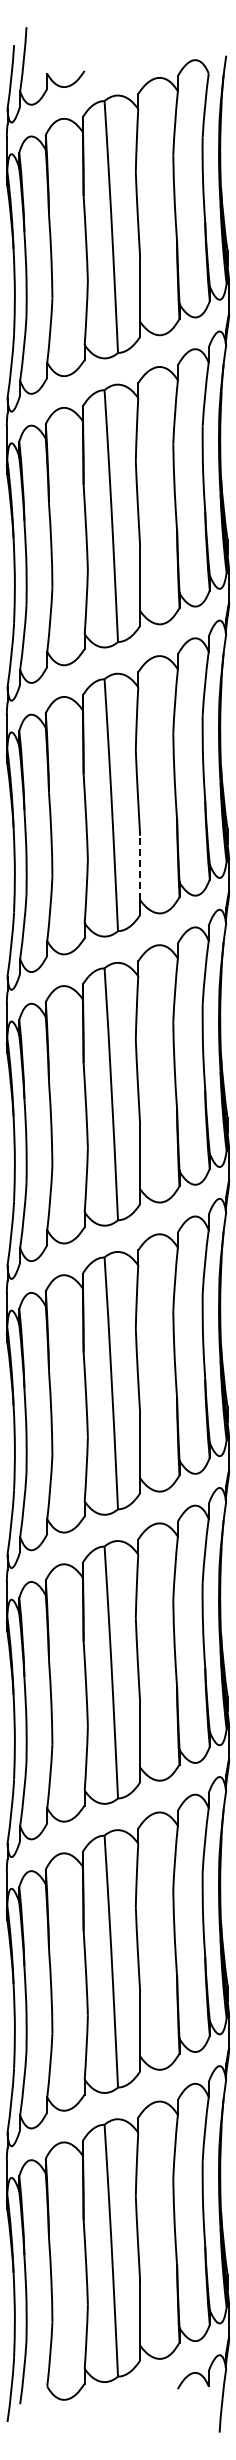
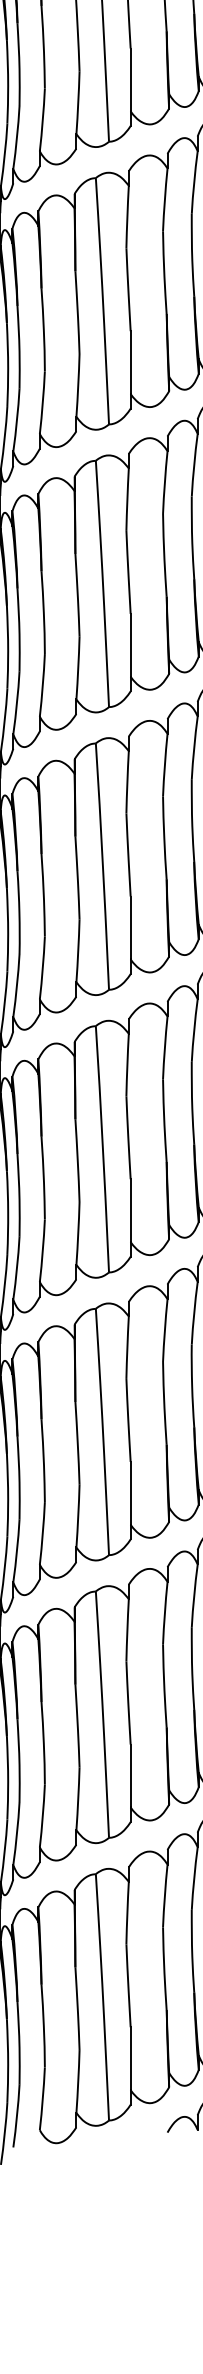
line: (140, 867) -> (130, 644), dashed -> solid

